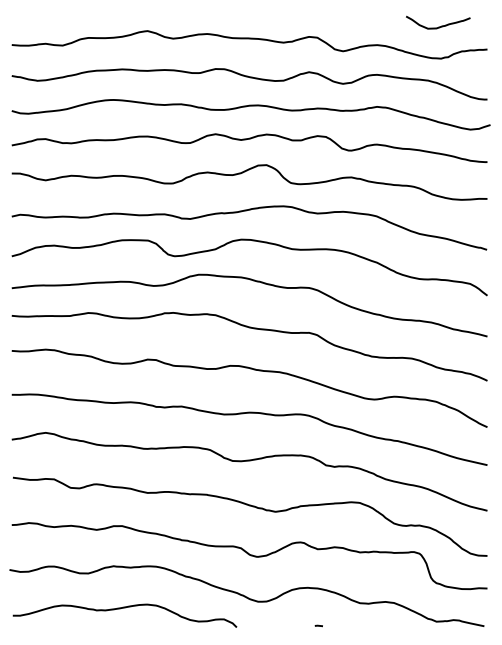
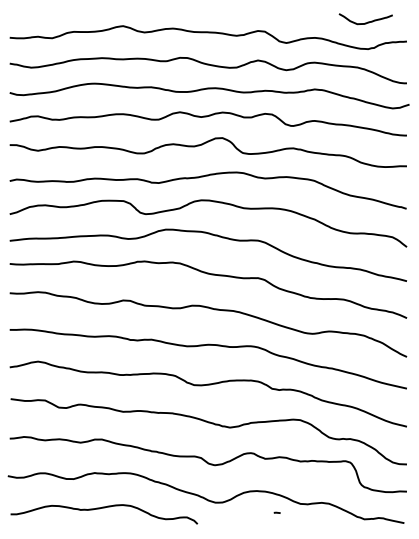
line: (318, 625) -> (276, 512), moved

